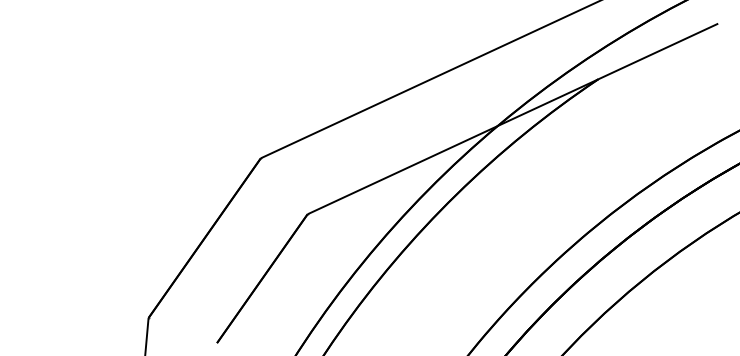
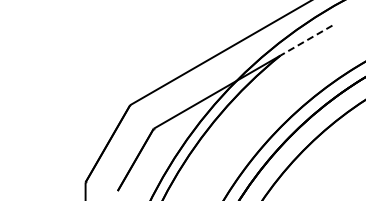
line: (655, 51) -> (305, 40), solid -> dashed

